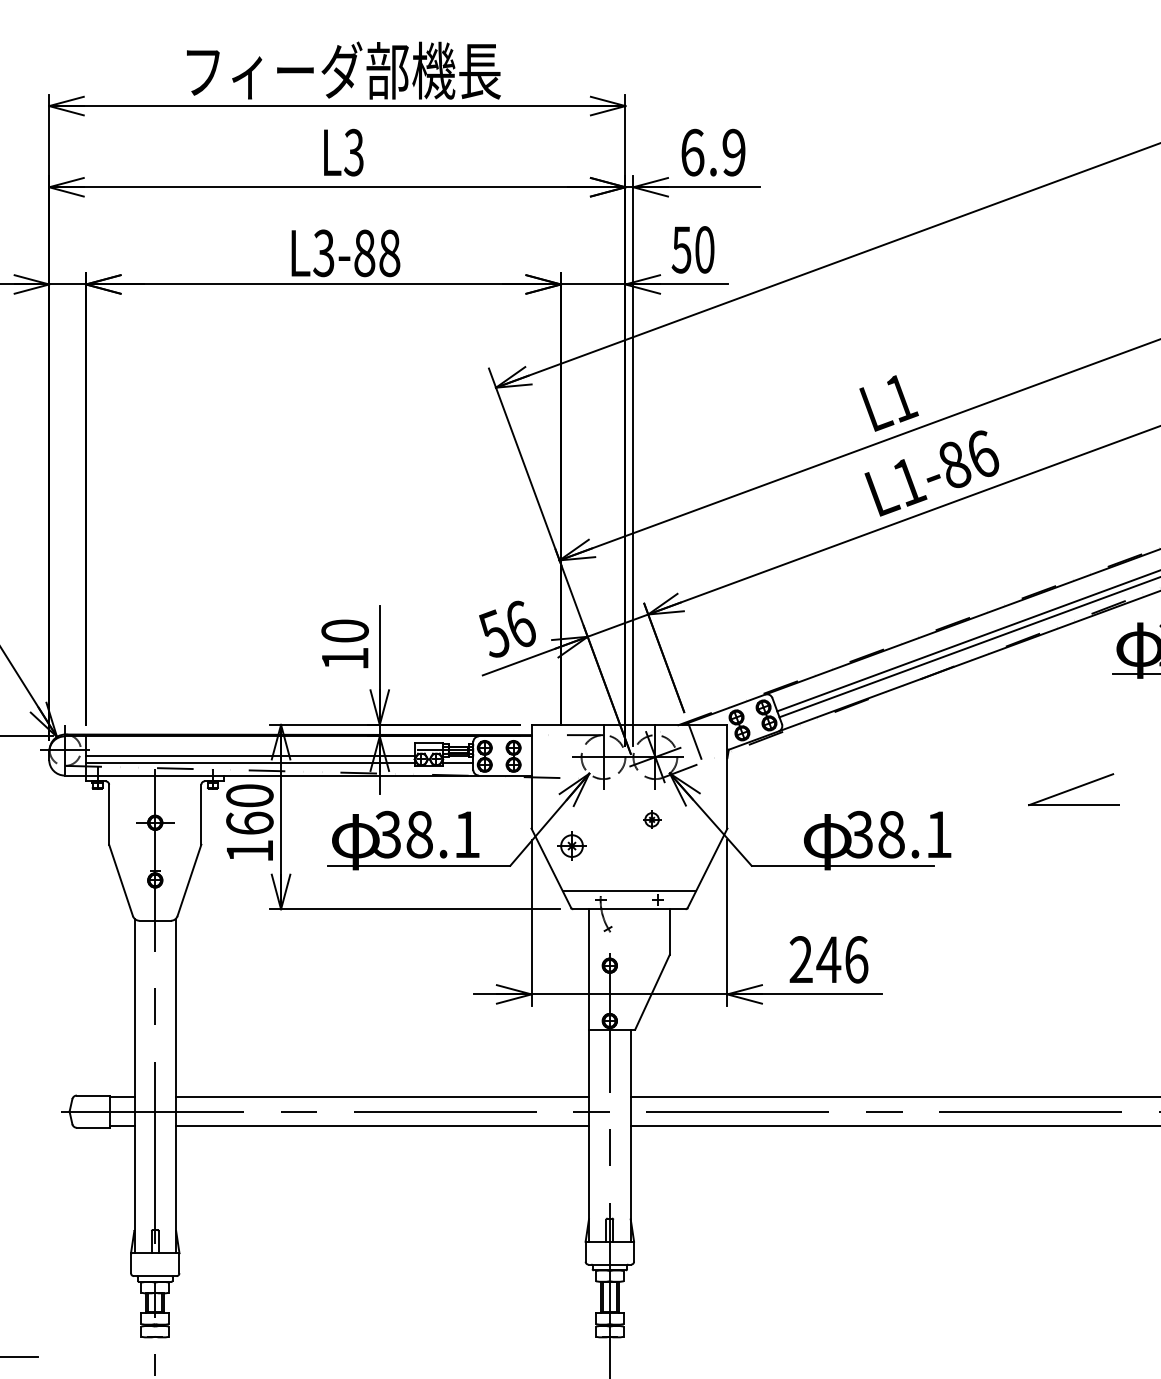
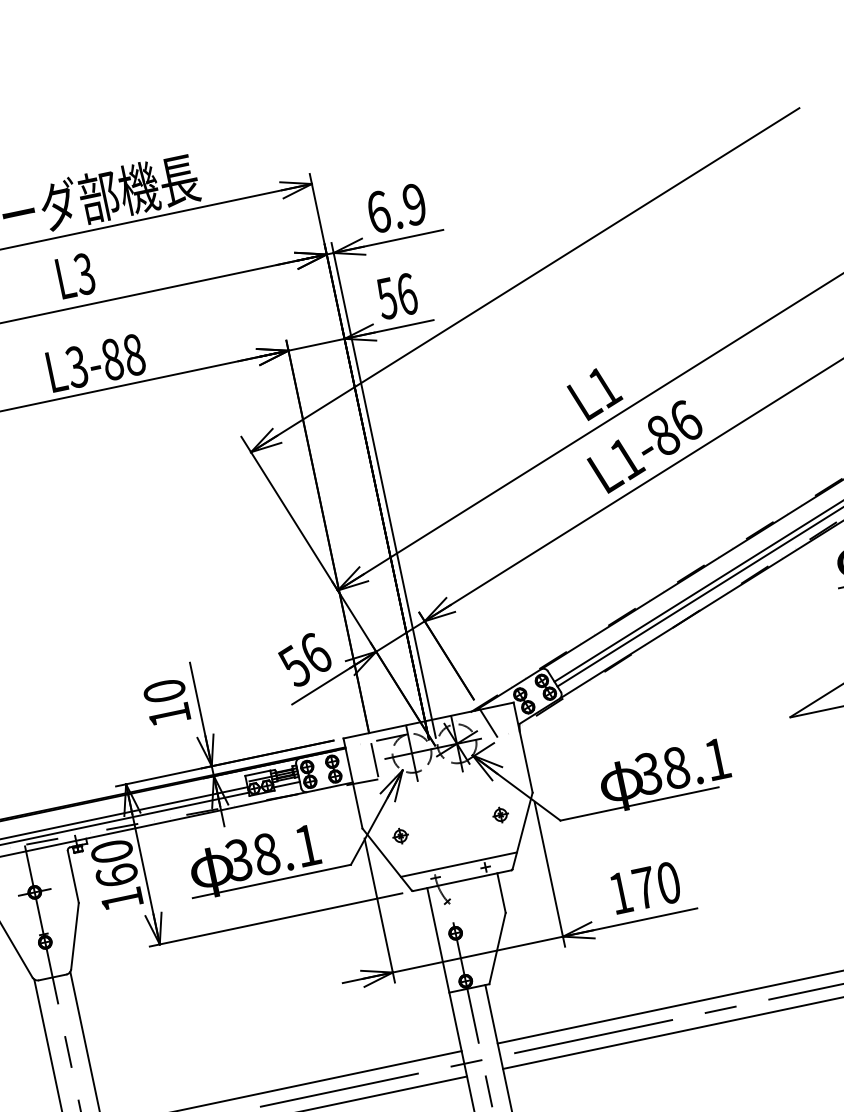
text: (704, 249) -> (406, 294), 50 -> 56
line: (560, 755) -> (374, 759), added
part: (652, 819) -> (501, 814), moved
part: (571, 845) -> (400, 835), size x0.62
text: (828, 959) -> (644, 887), 246 -> 170

